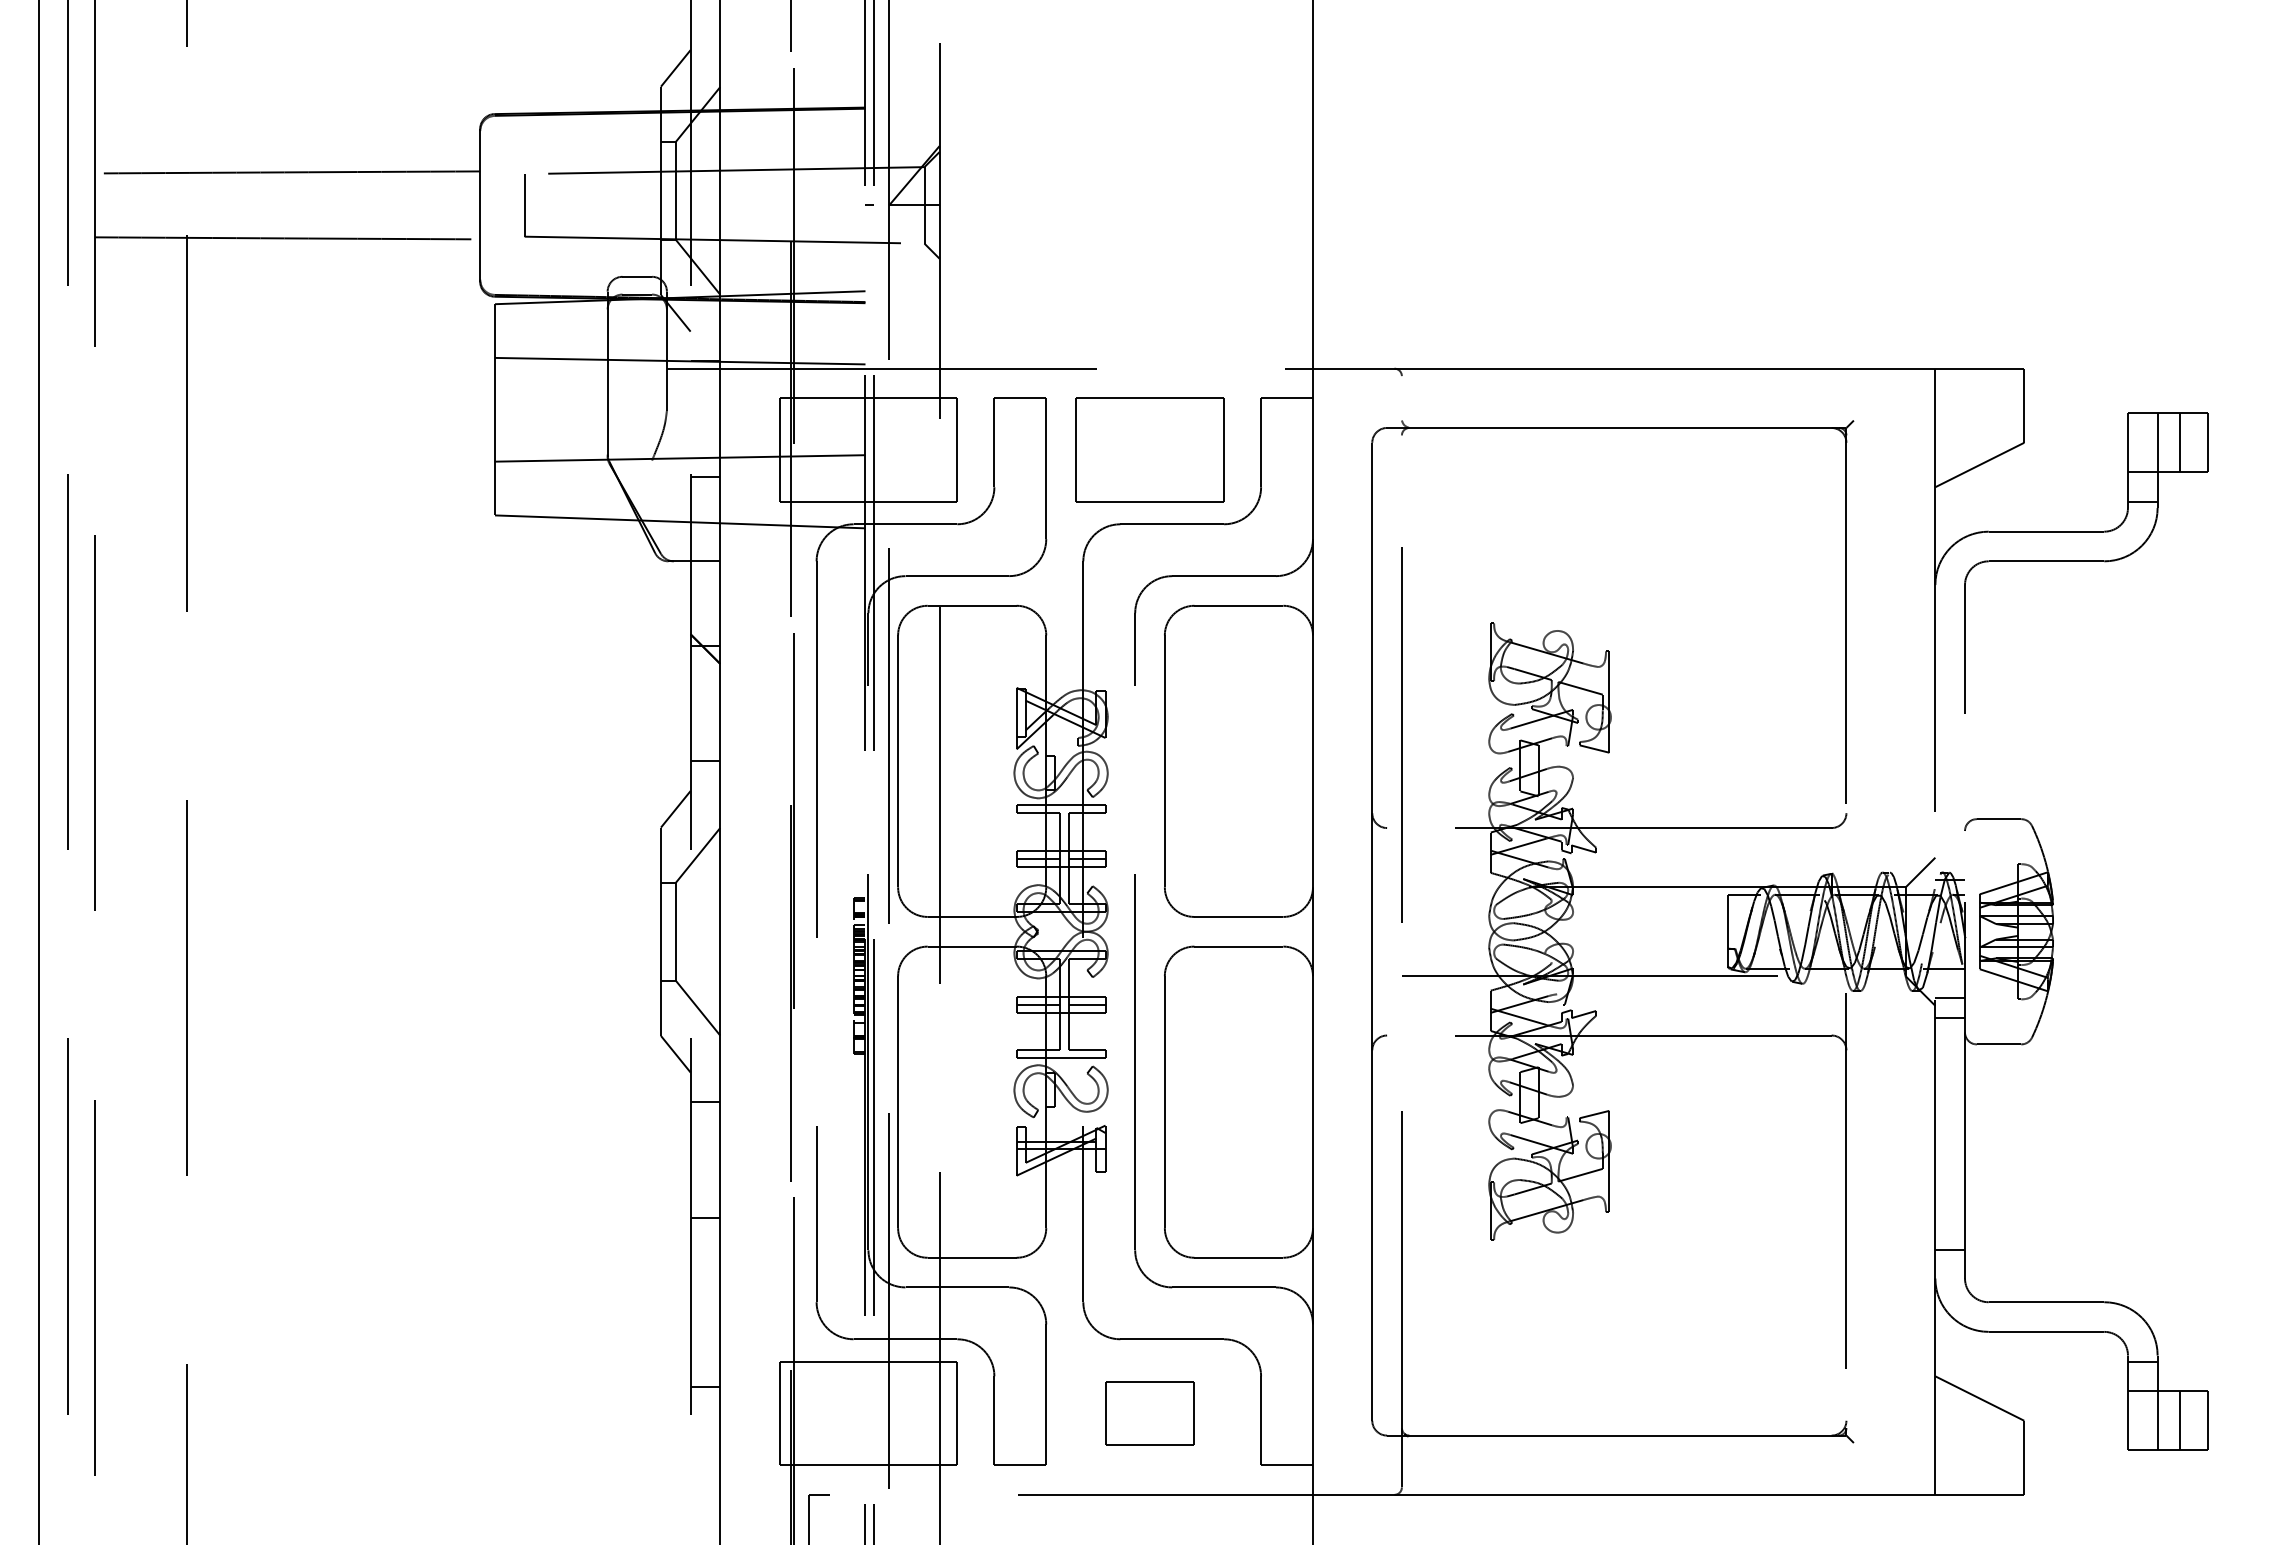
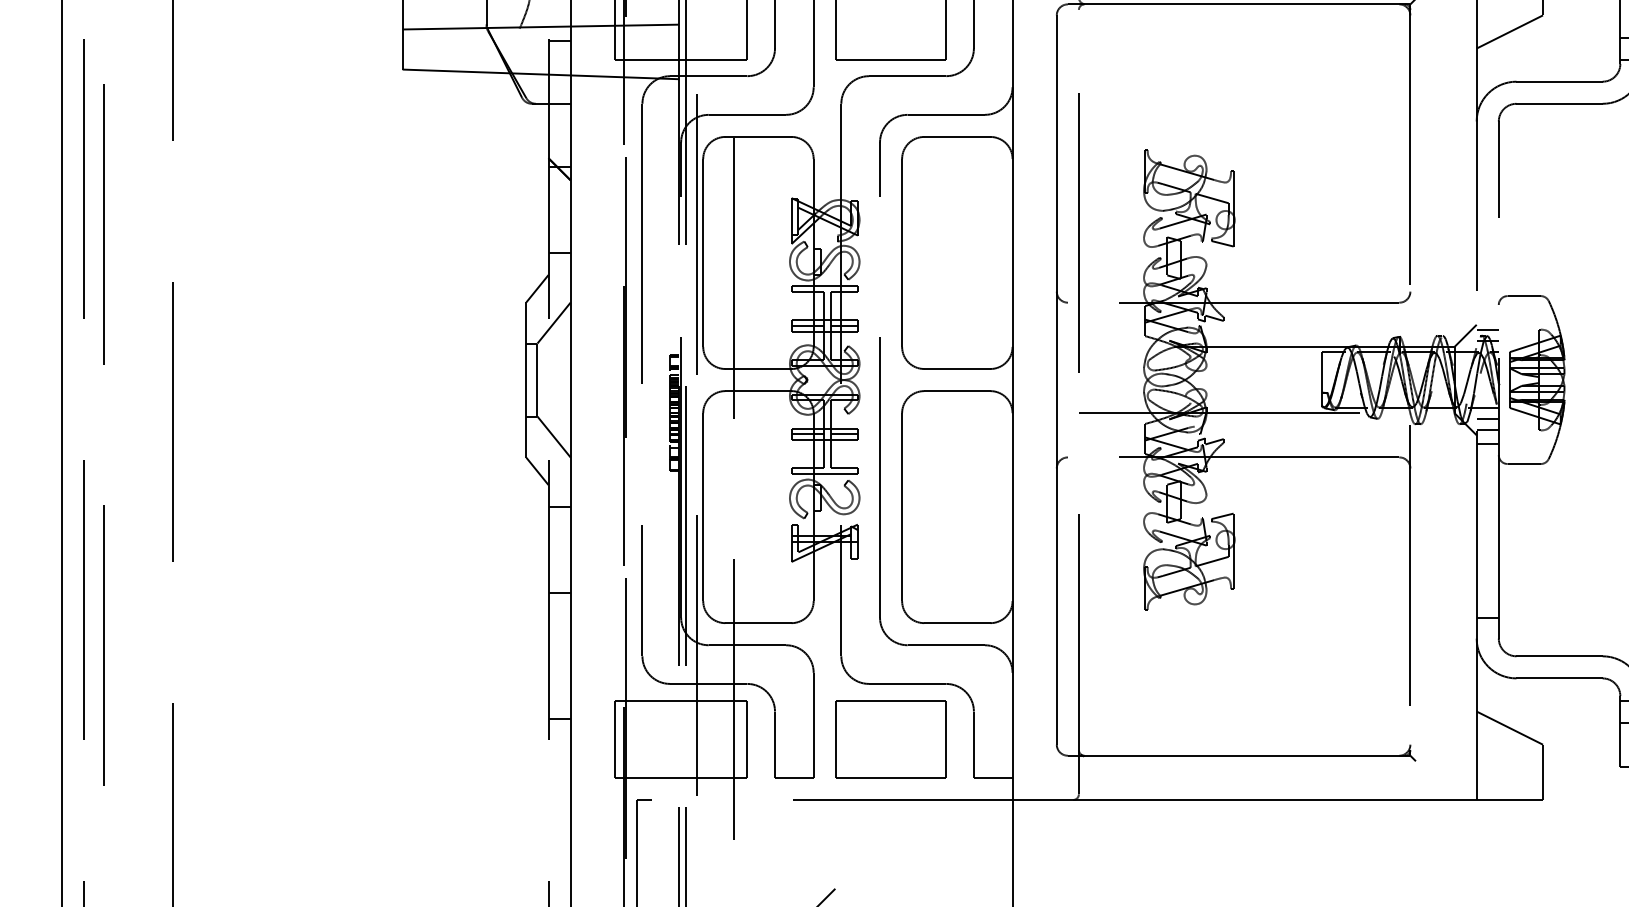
line: (1949, 865) -> (1487, 330), added
line: (1949, 983) -> (1487, 418), added
part: (1149, 1413) -> (890, 739), size x1.67

